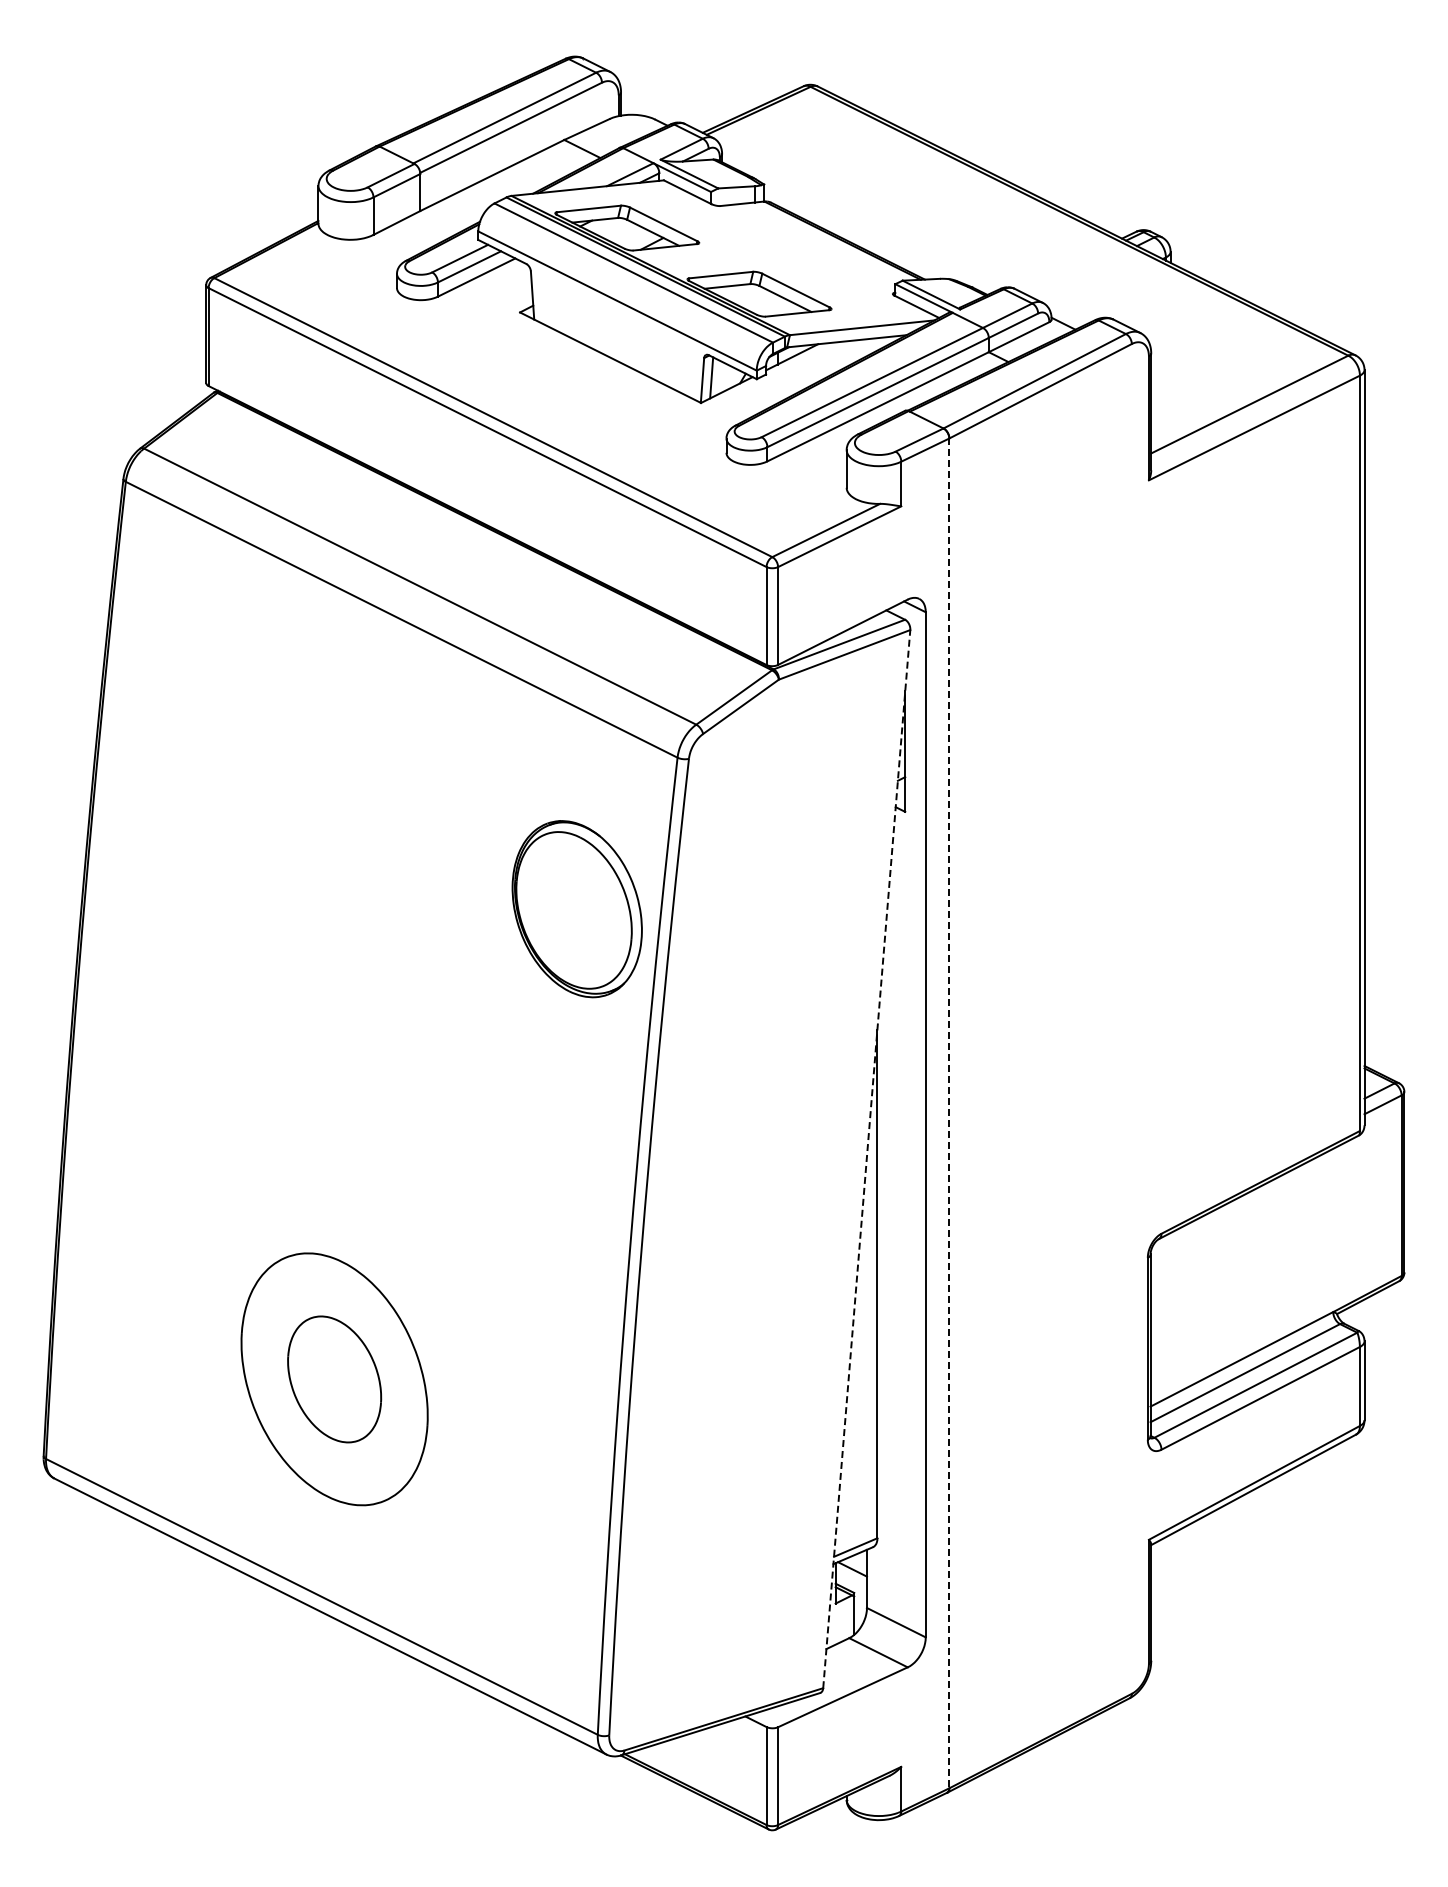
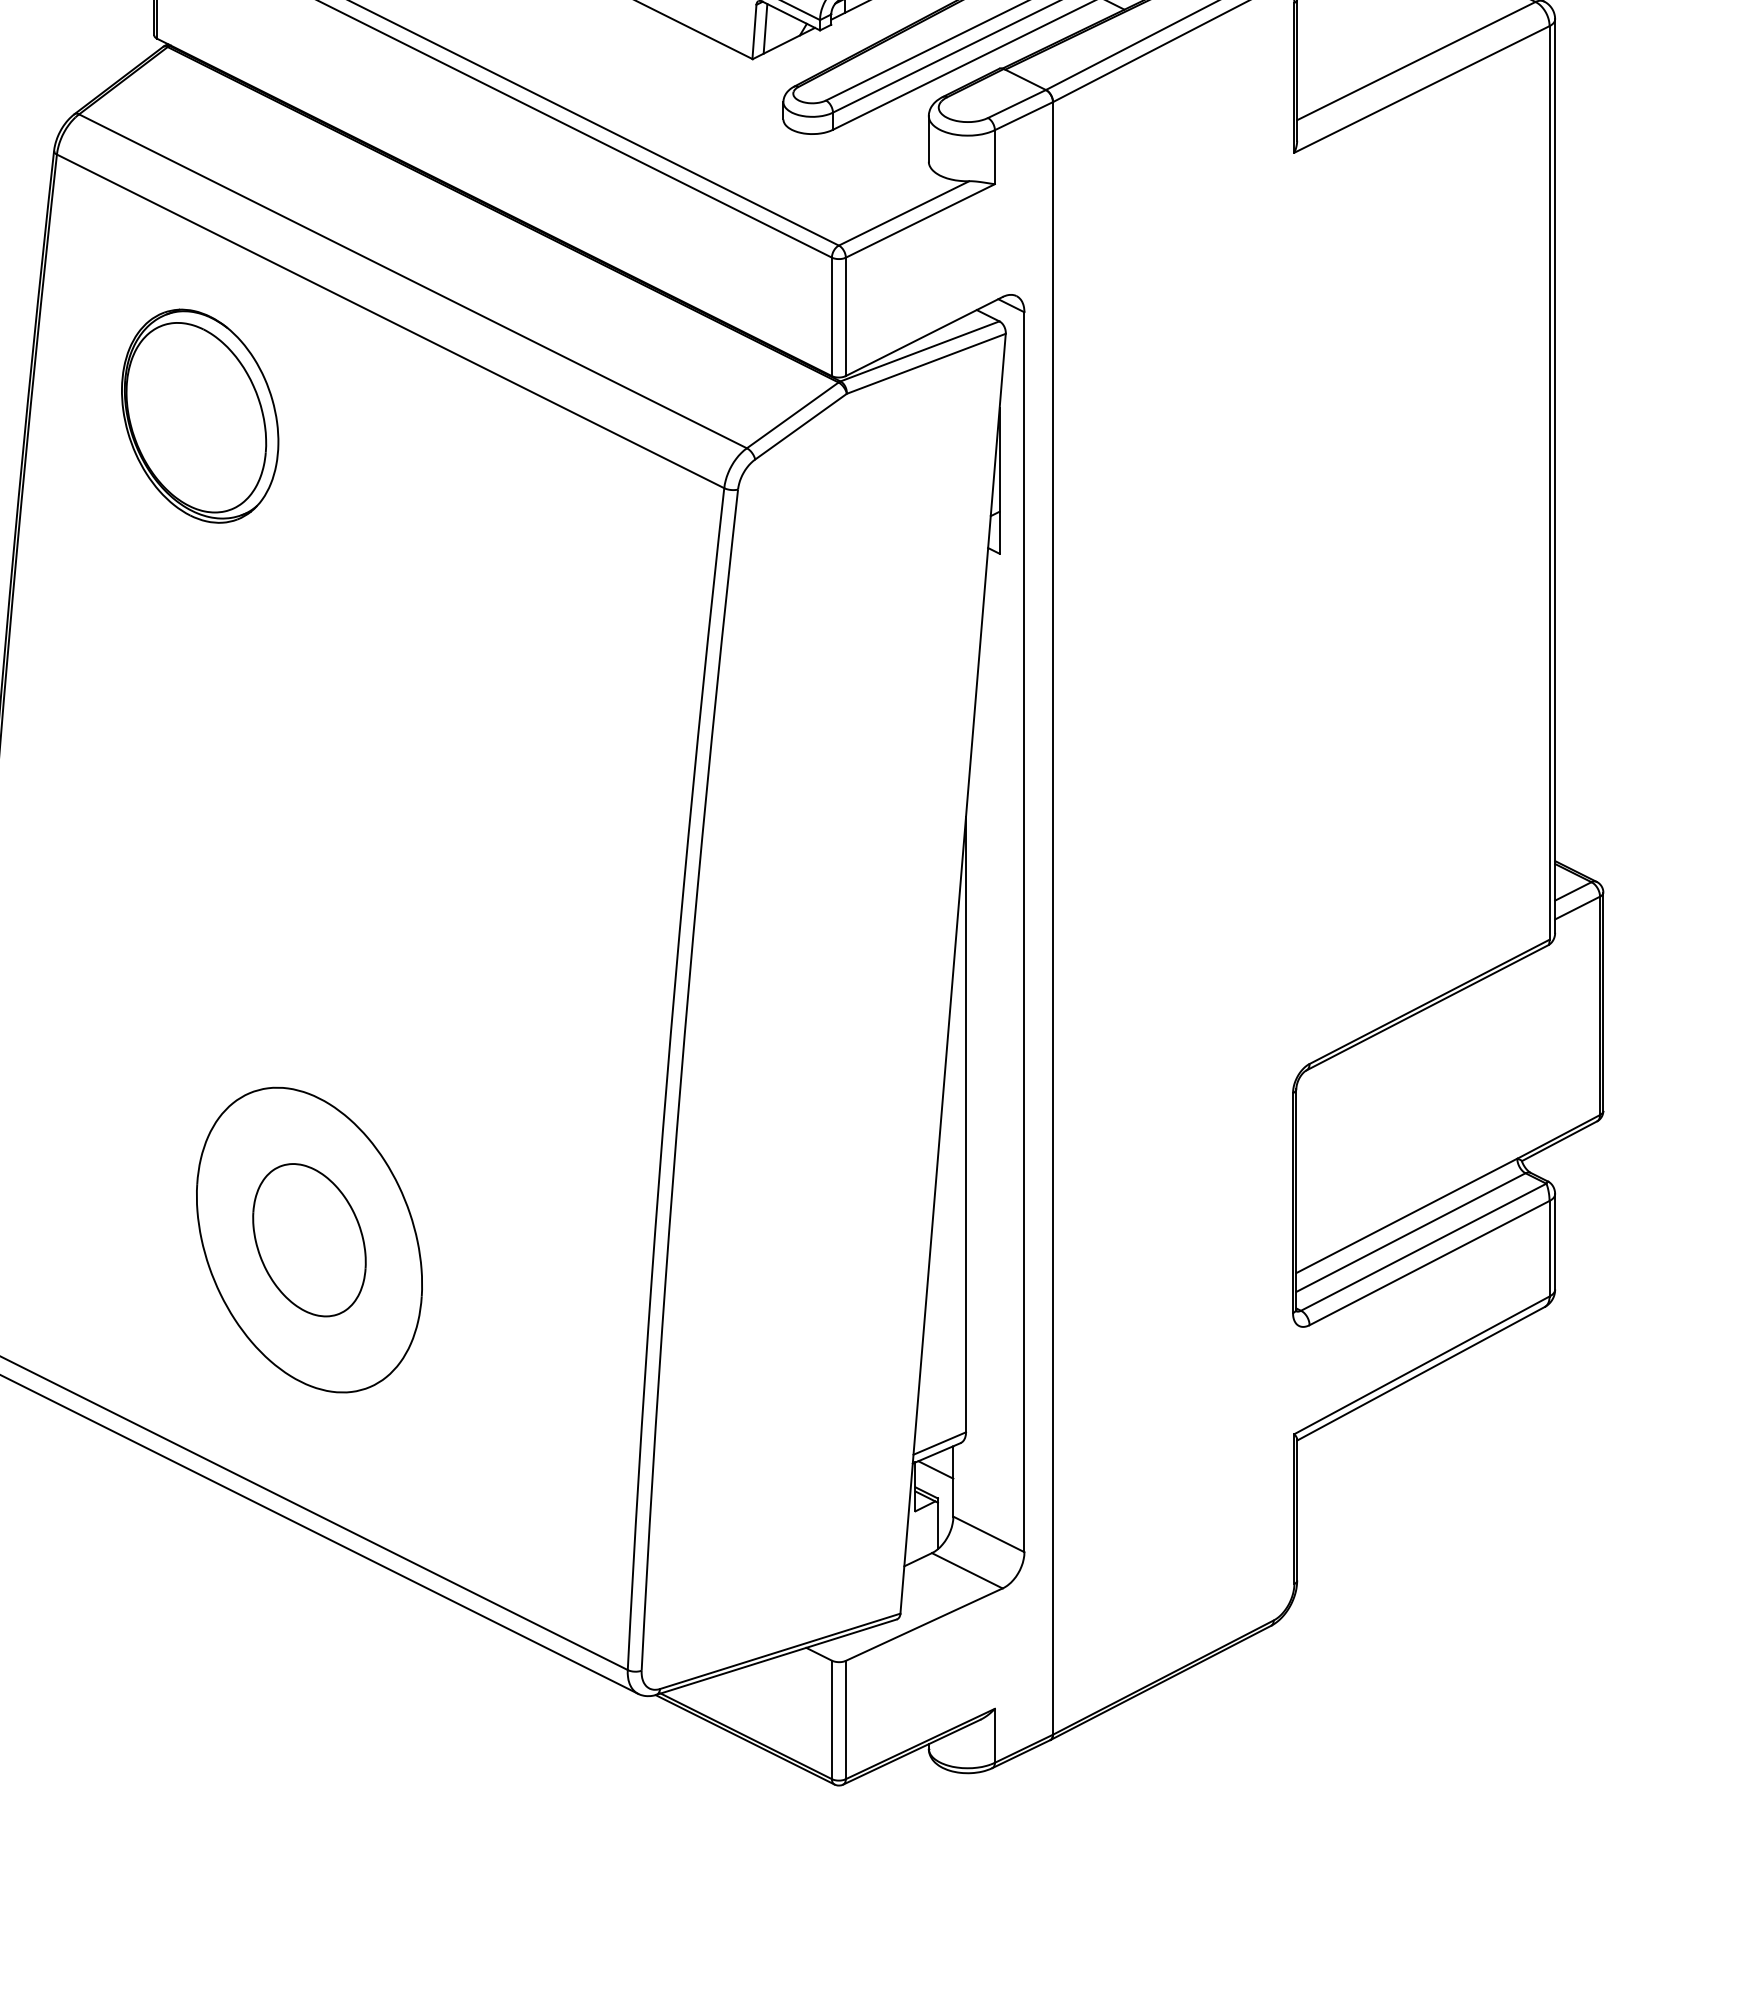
part: (576, 909) -> (199, 416), moved
line: (949, 1113) -> (1053, 918), dashed -> solid
line: (866, 1159) -> (952, 974), dashed -> solid

